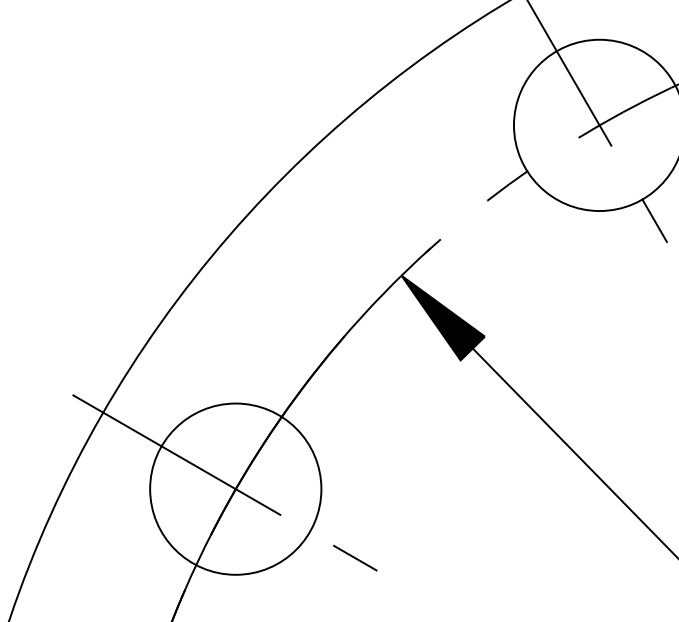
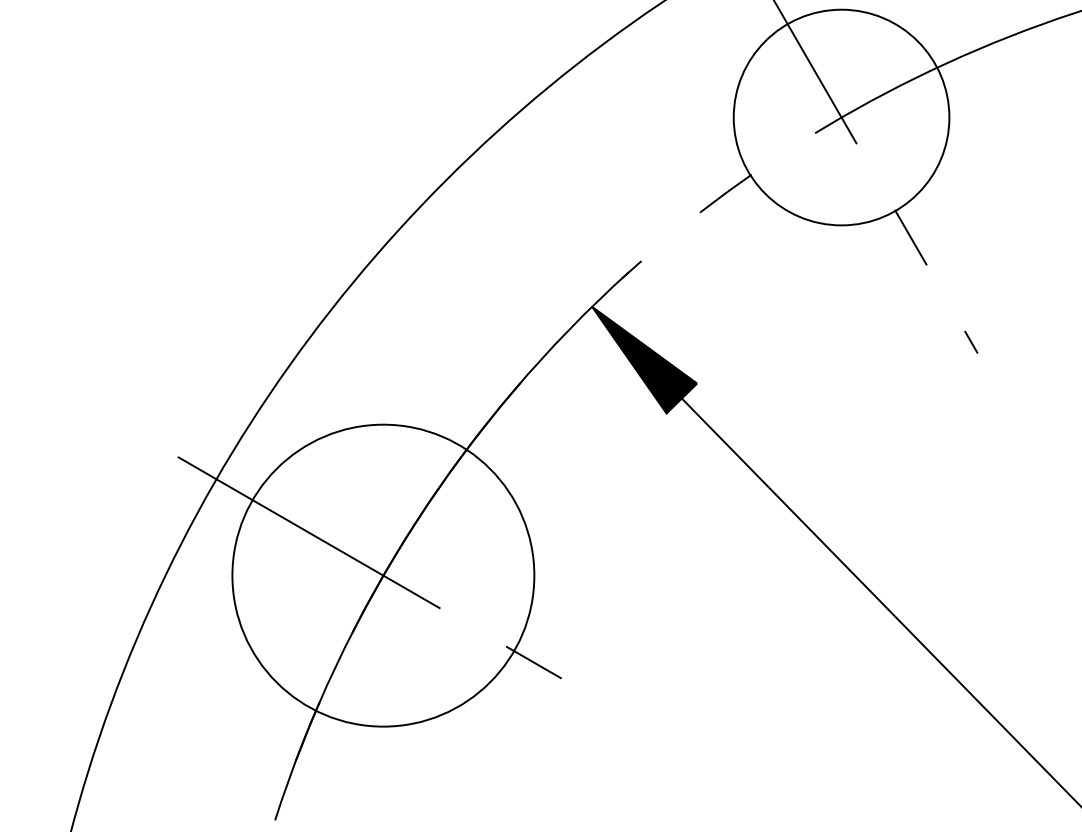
circle: (235, 489) -> (383, 575), size x1.4

